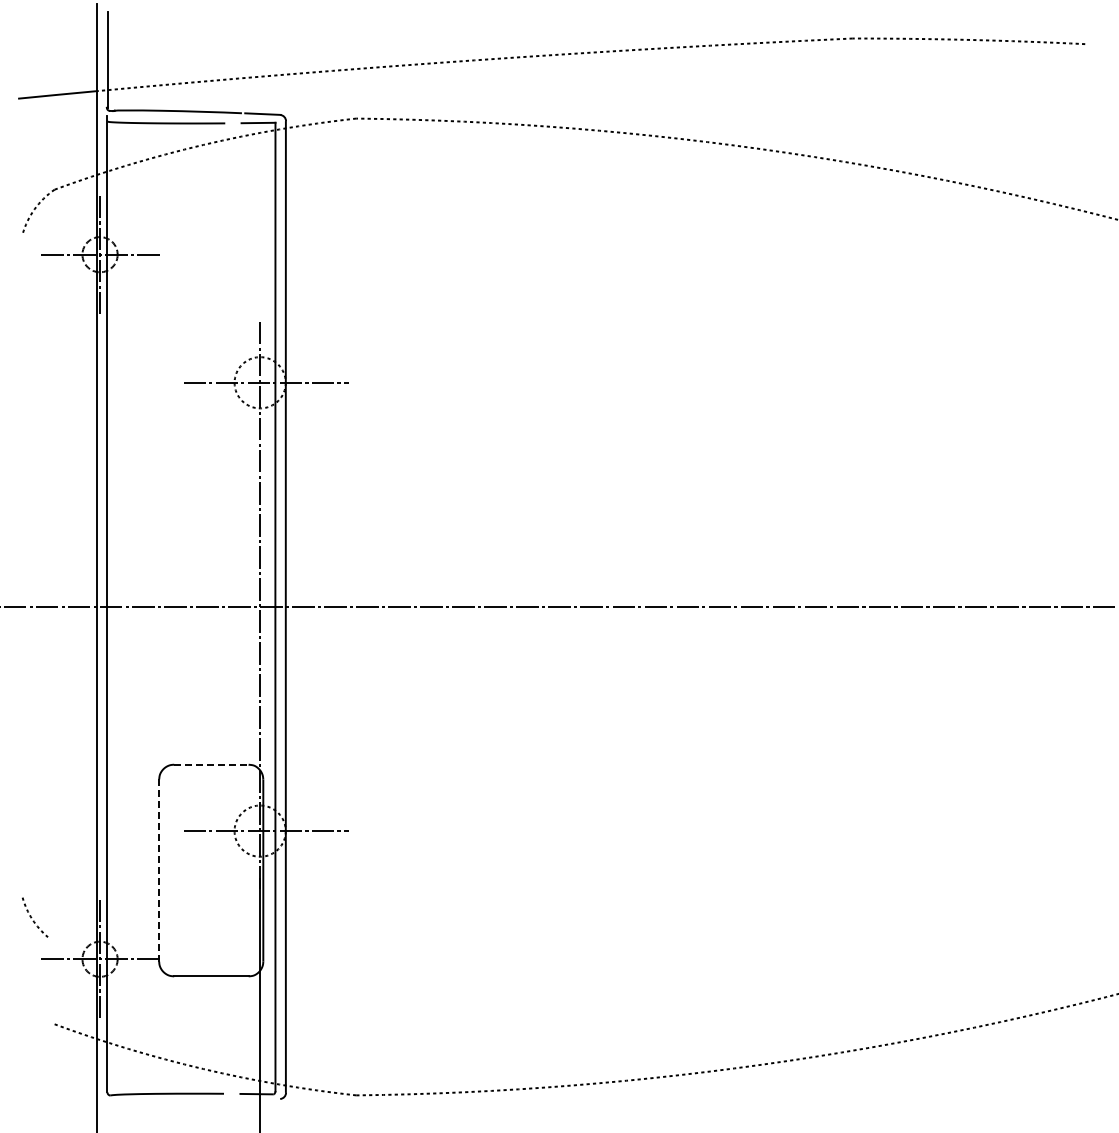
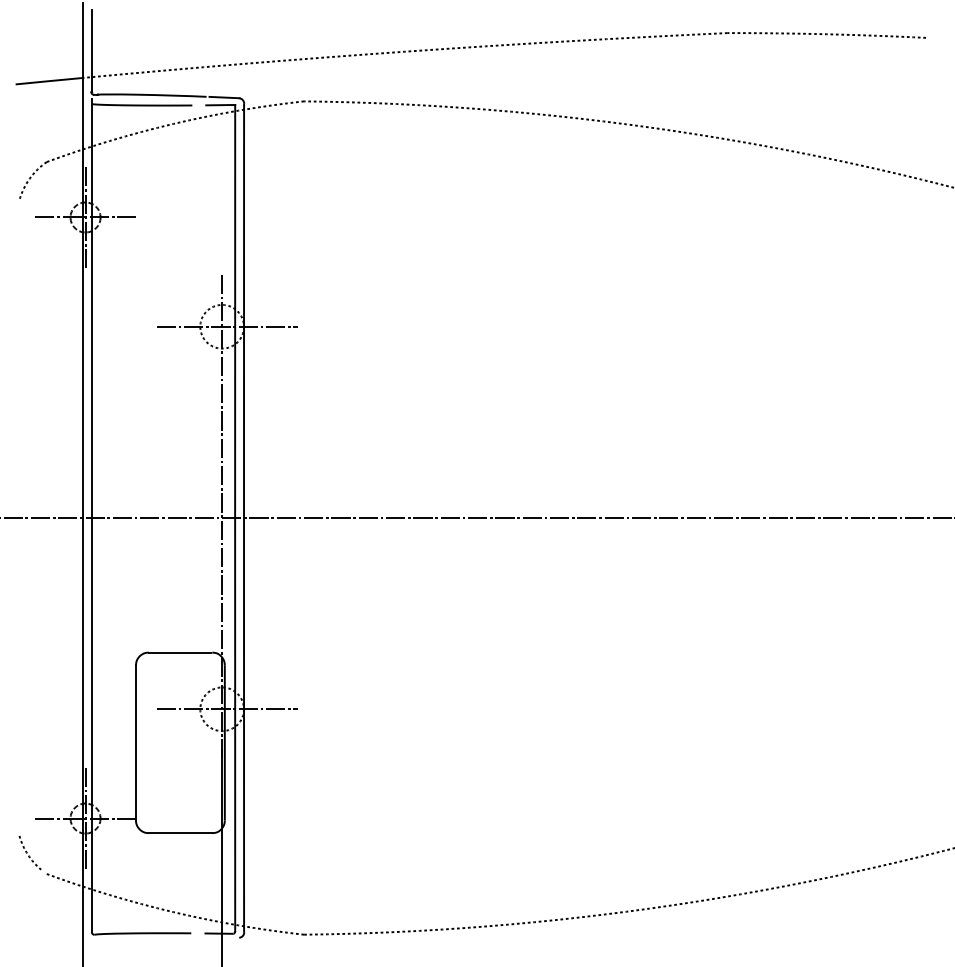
line: (210, 764) -> (179, 652), dashed -> solid
line: (159, 871) -> (136, 743), dashed -> solid
arc: (32, 917) -> (27, 852), moved

